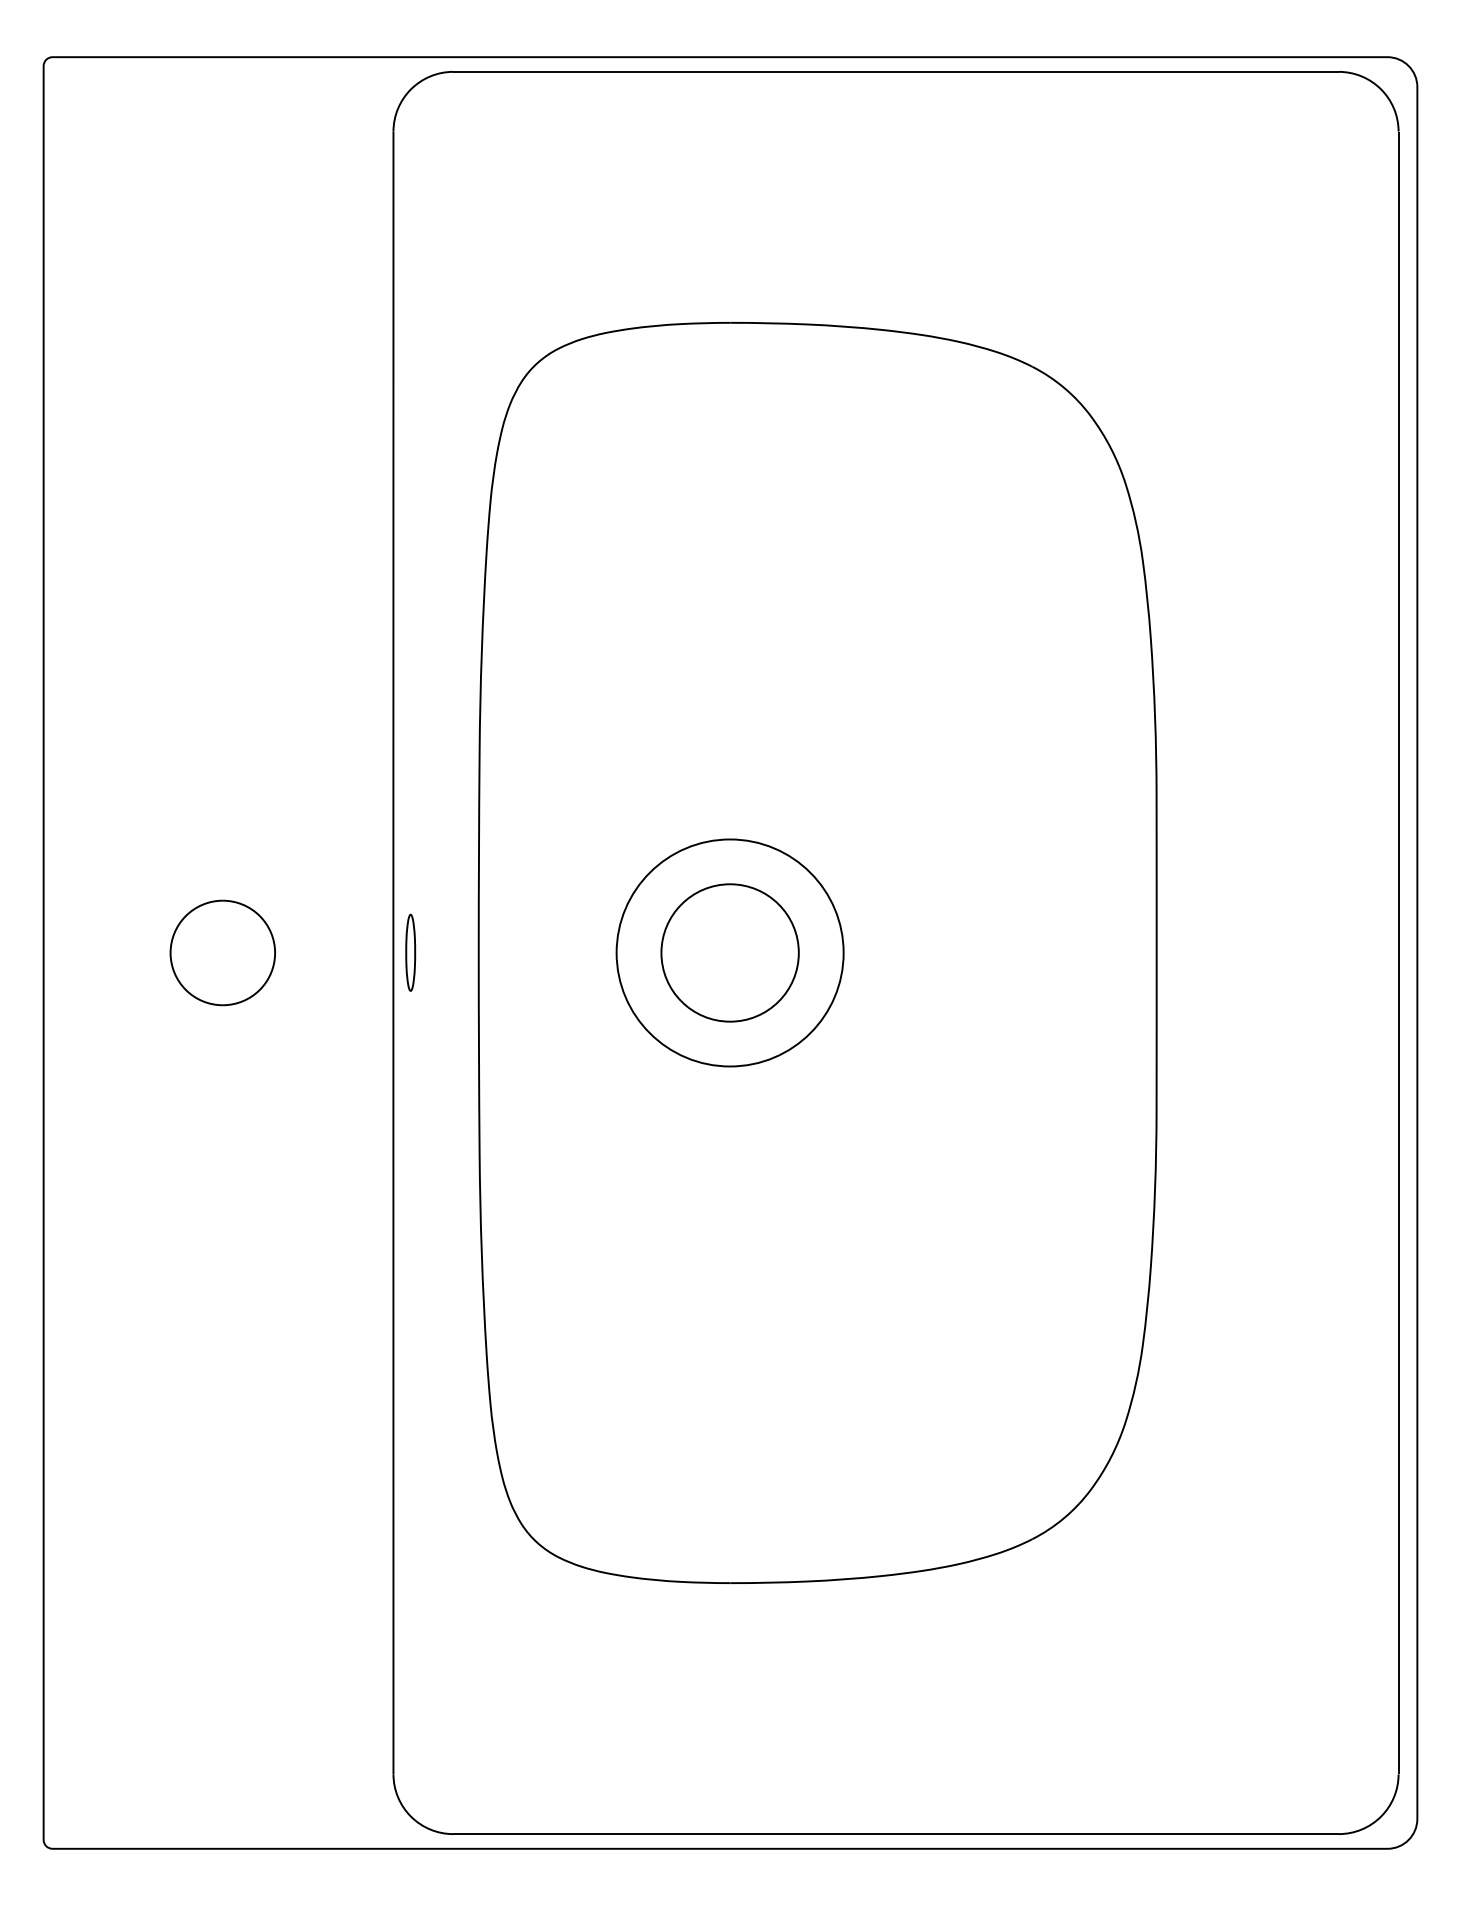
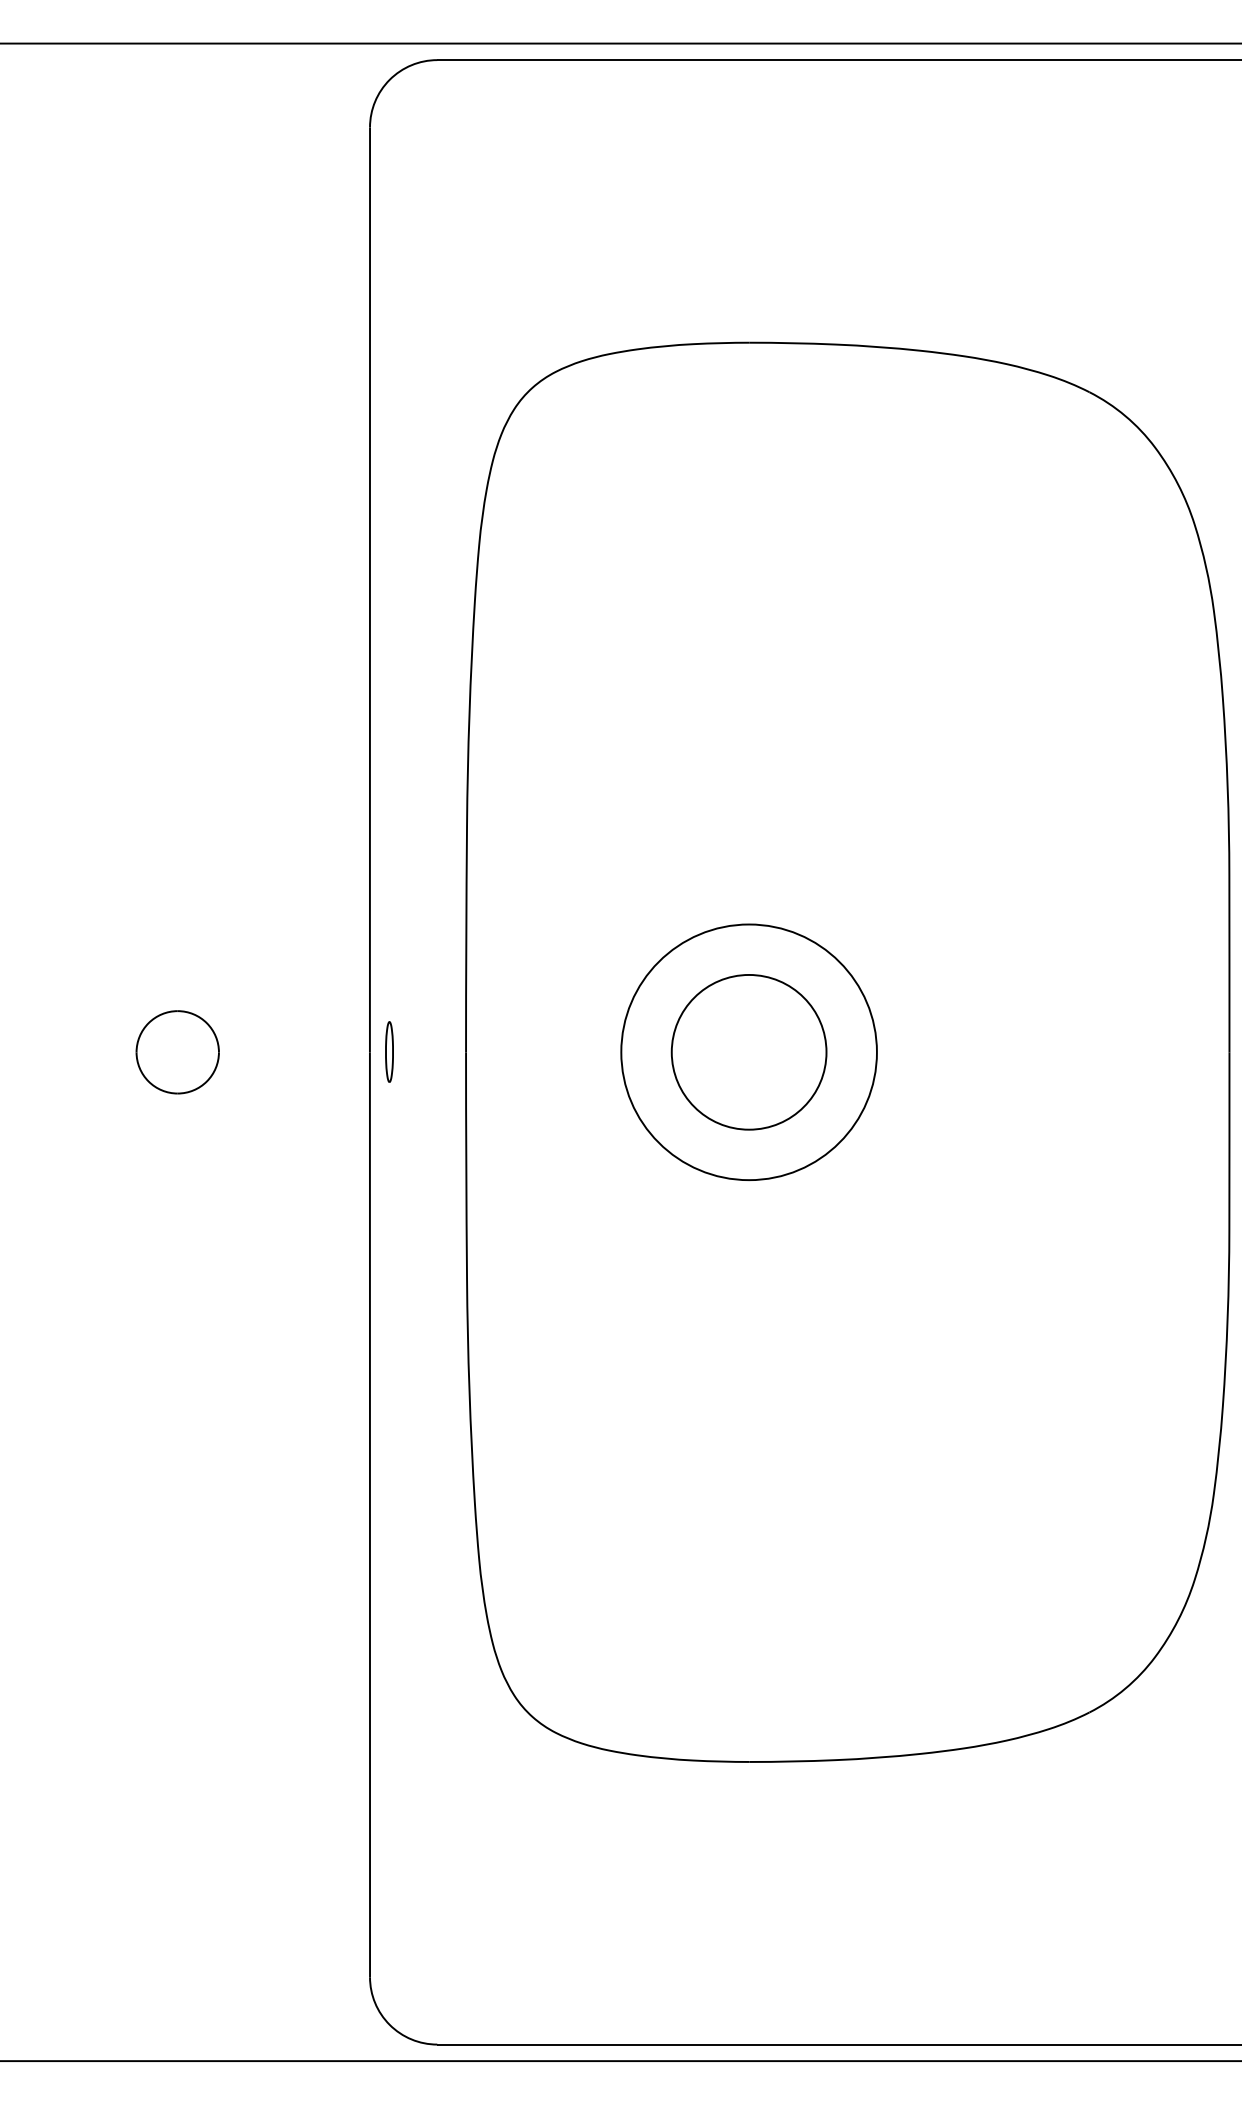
part: (222, 952) -> (177, 1051), size x0.7
part: (410, 952) -> (389, 1051), size x0.7

